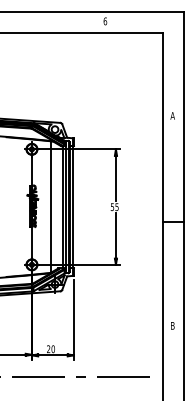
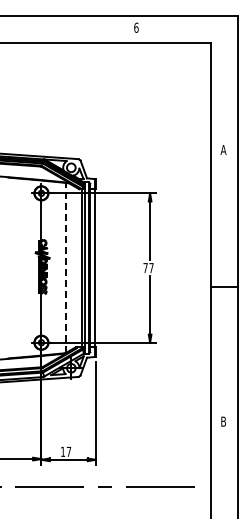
line: (50, 206) -> (65, 267), solid -> dashed
text: (114, 207) -> (148, 268), 55 -> 77
text: (50, 348) -> (65, 451), 20 -> 17

